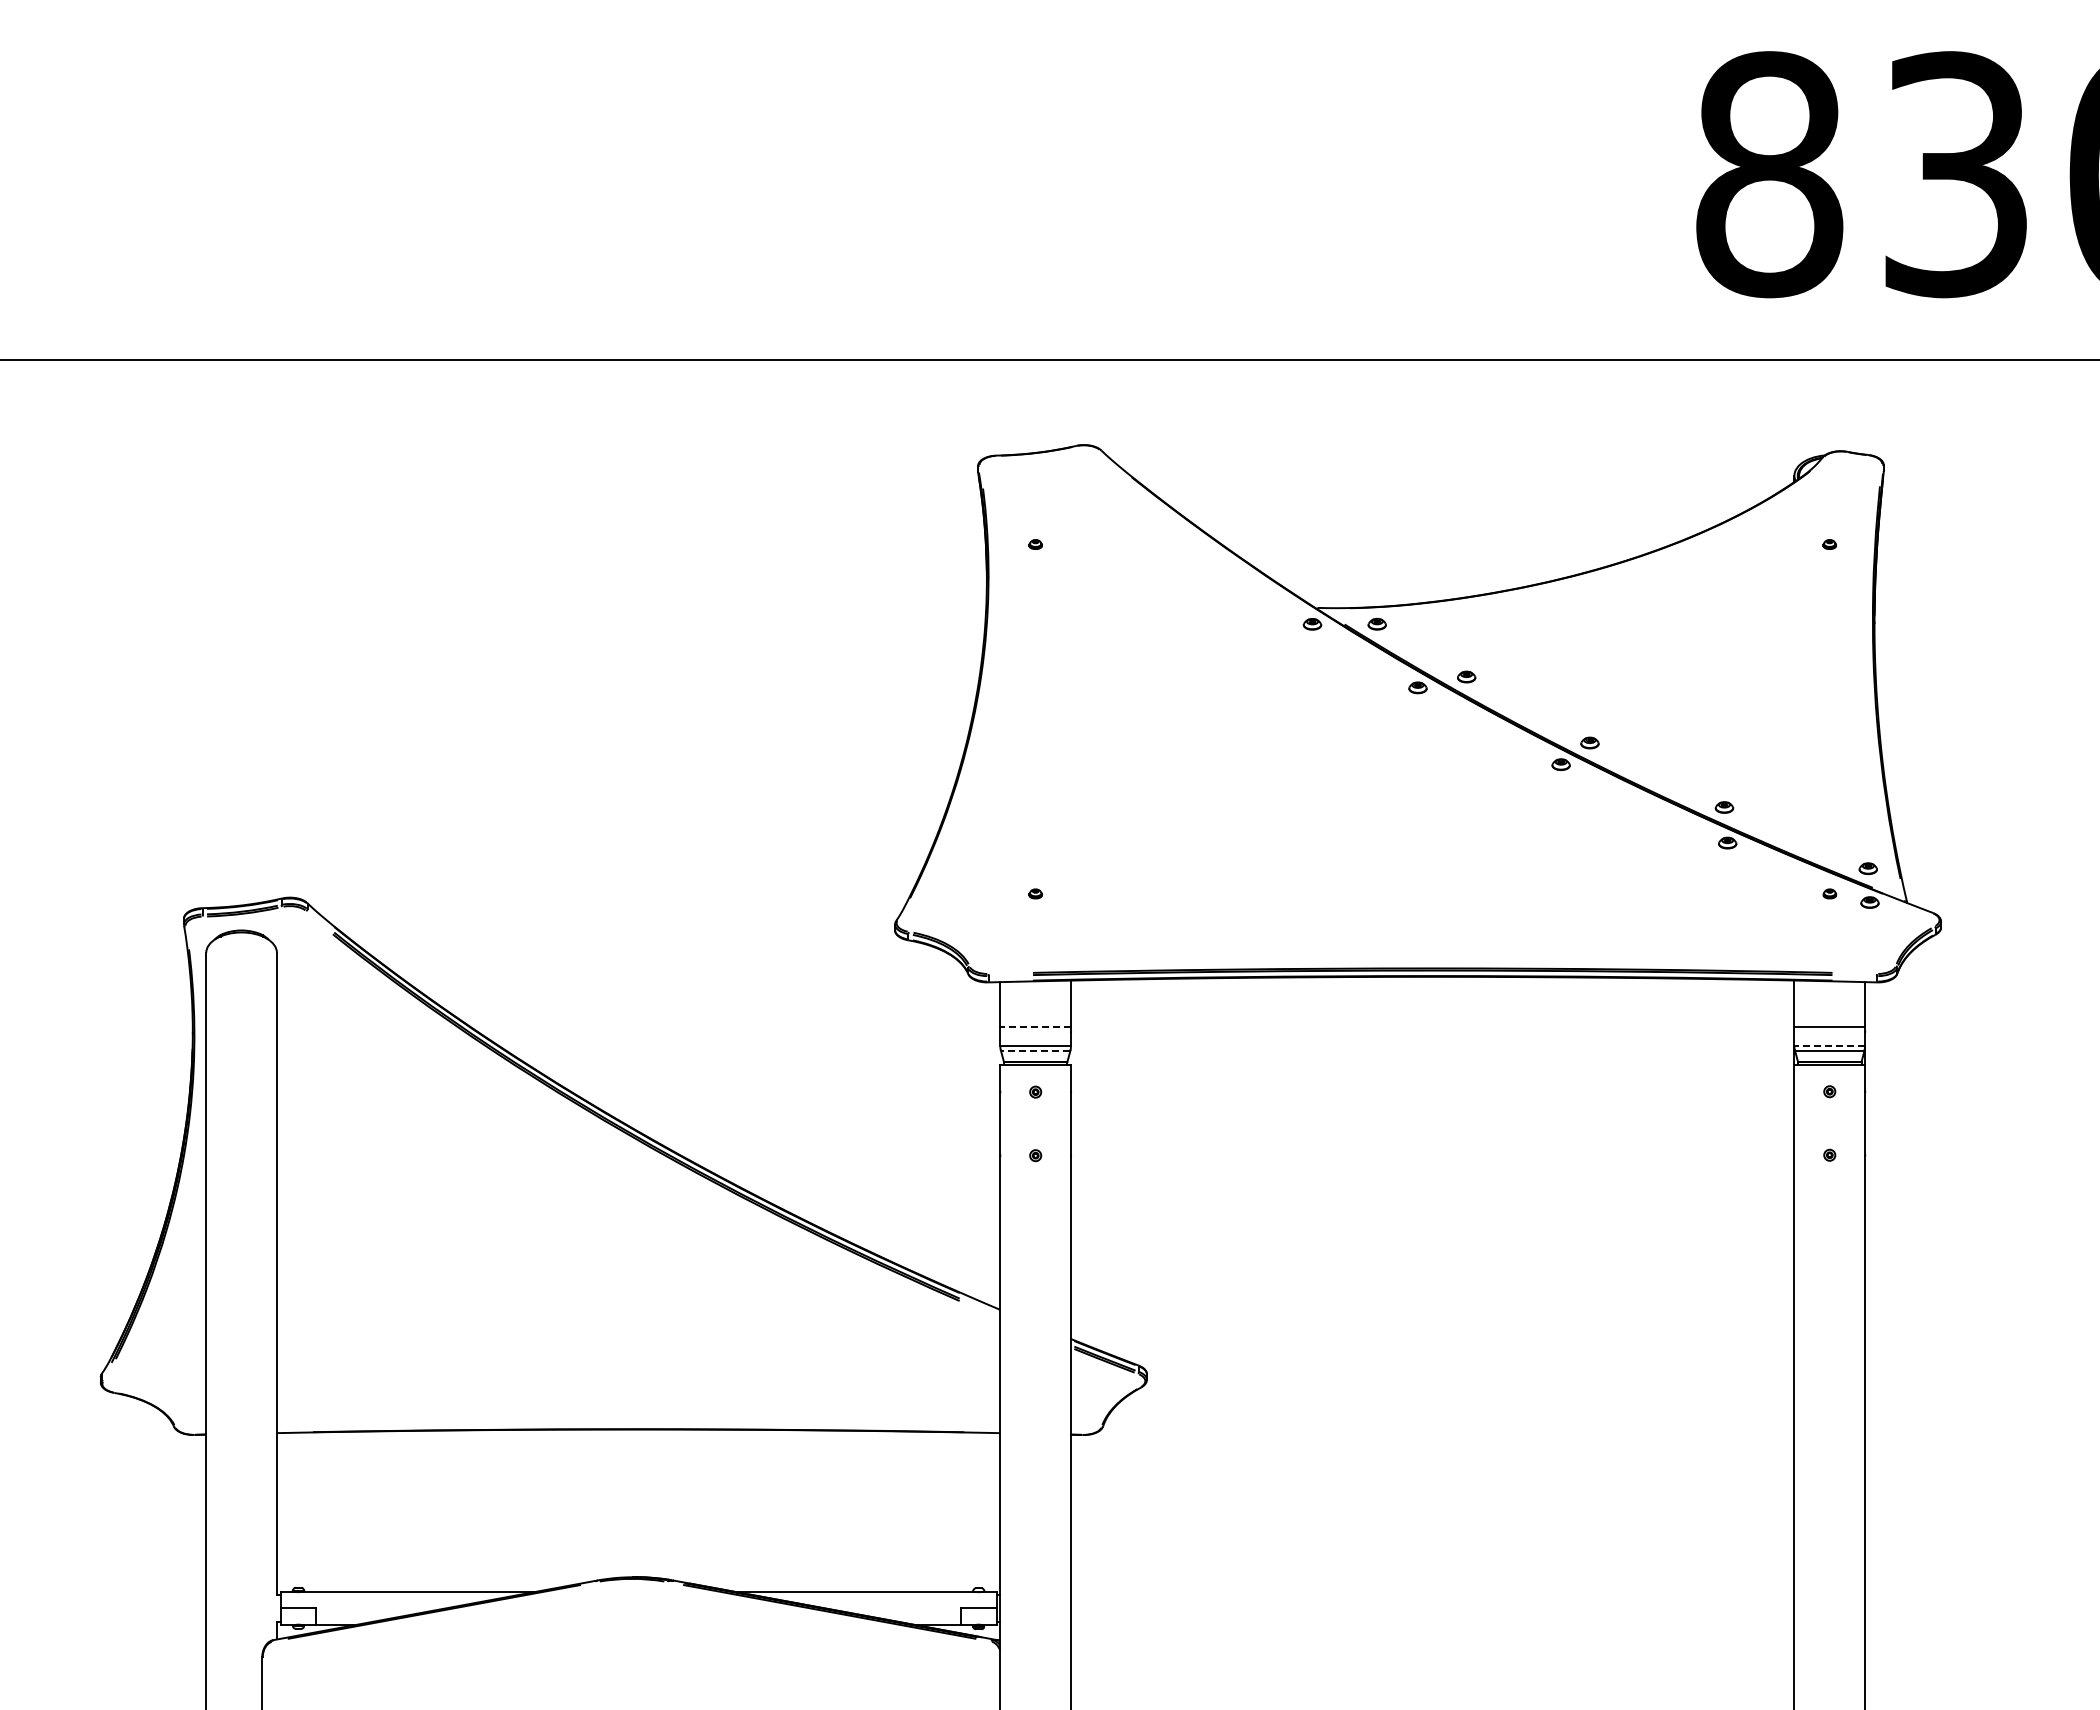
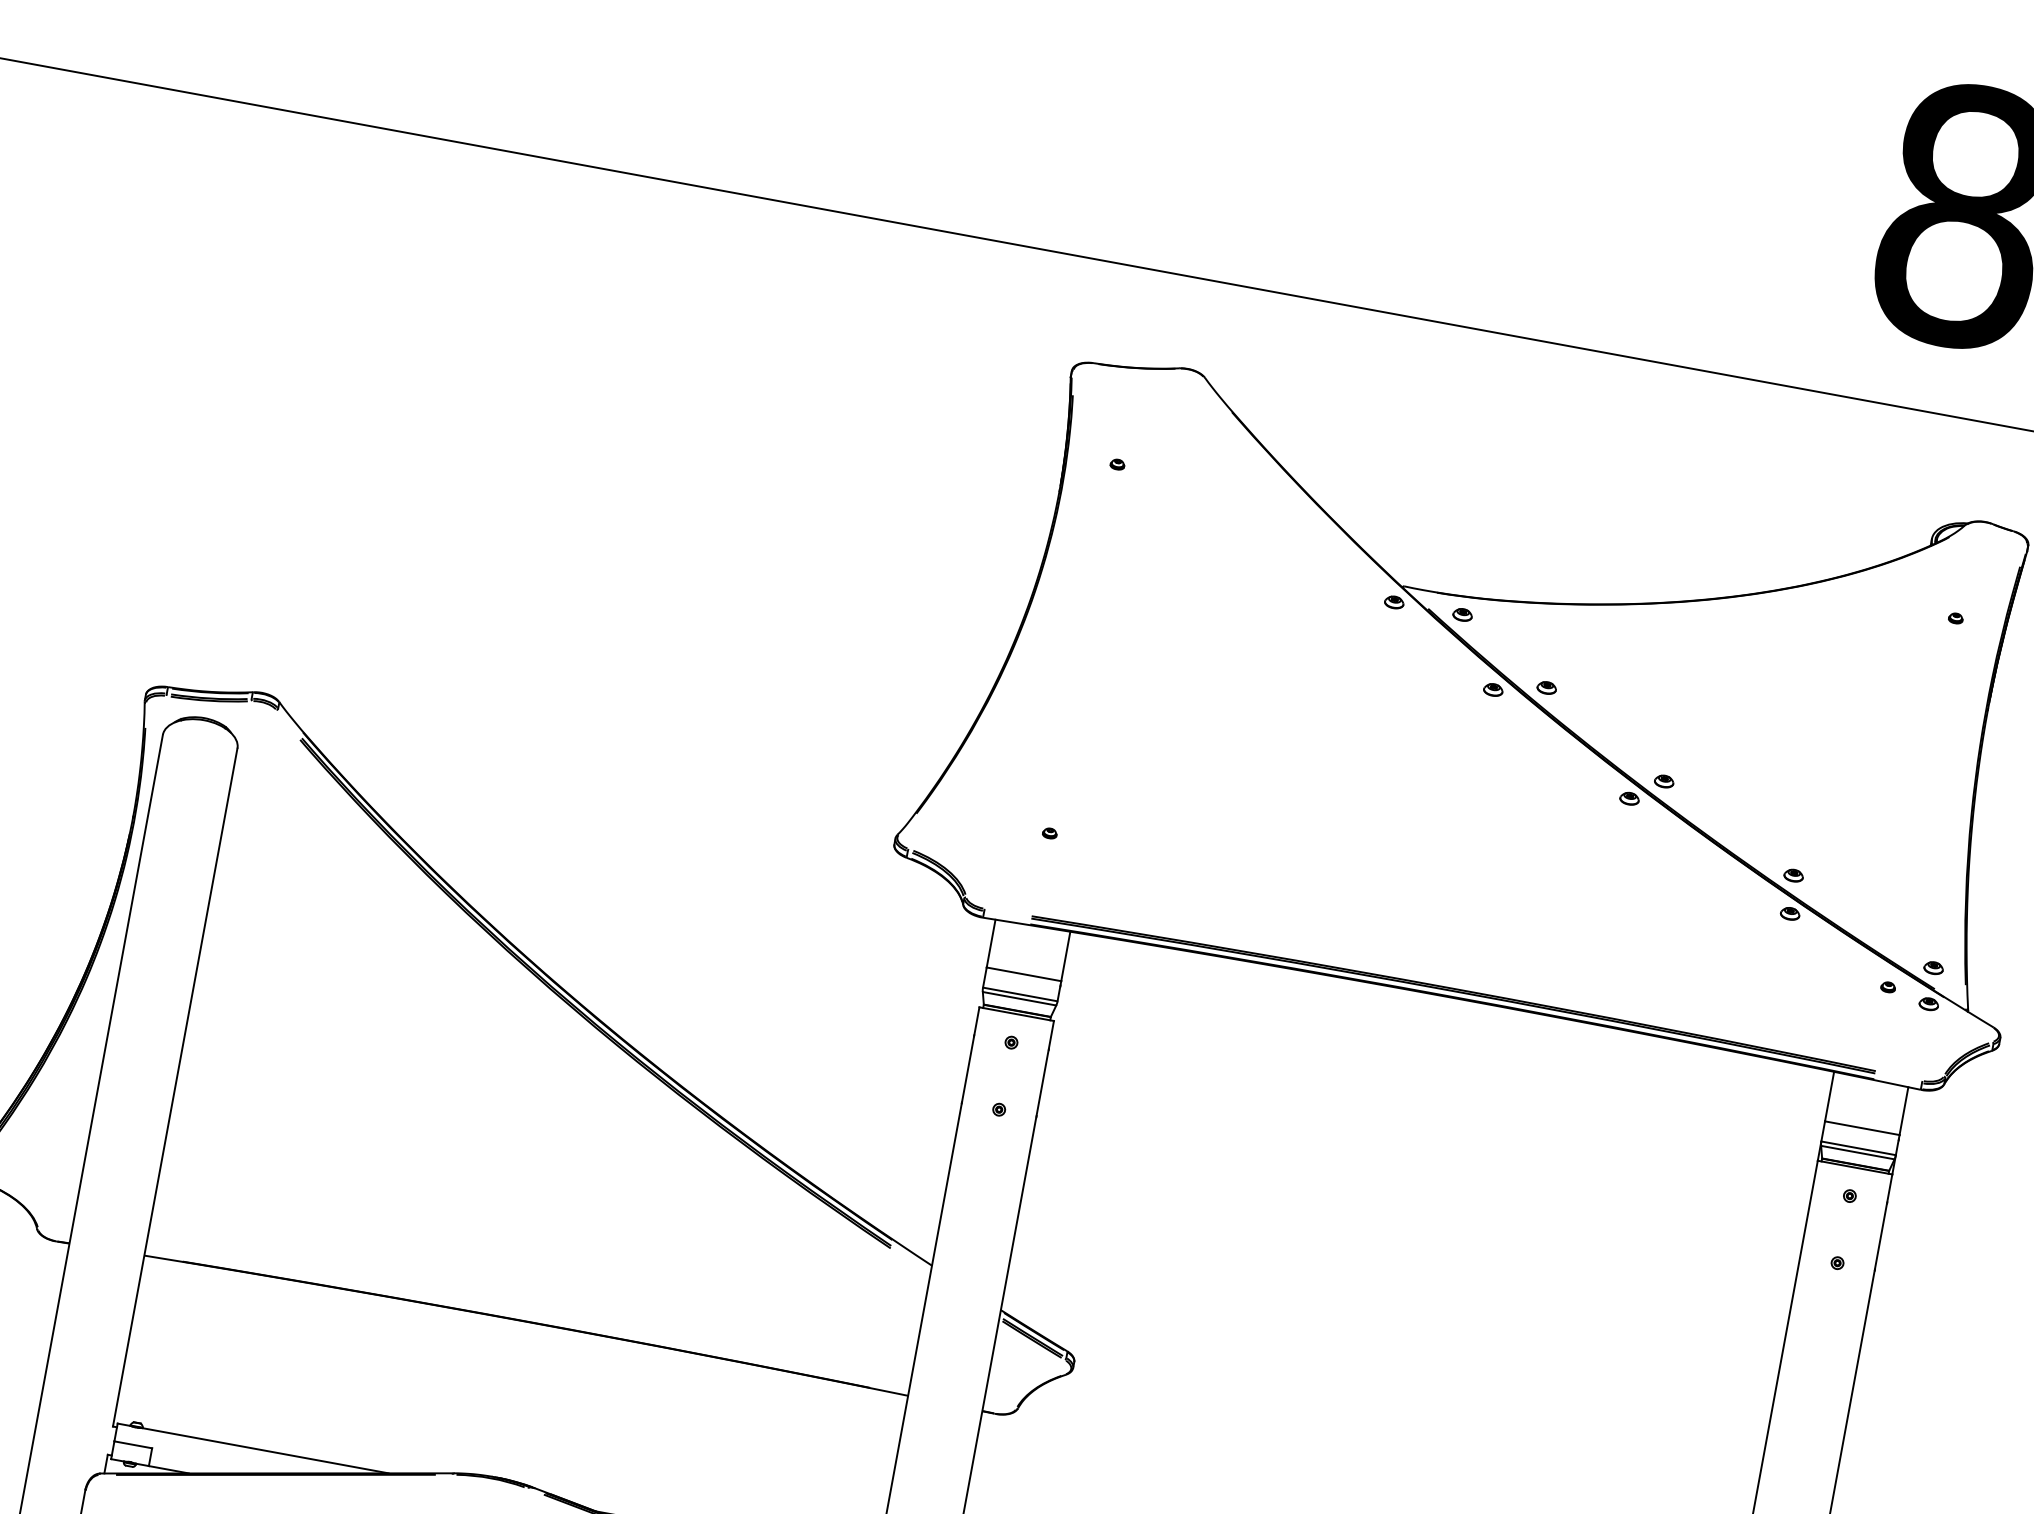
line: (1035, 1027) -> (1023, 974), dashed -> solid
line: (1829, 1046) -> (1858, 1148), dashed -> solid
line: (1035, 1050) -> (1019, 998), dashed -> solid

